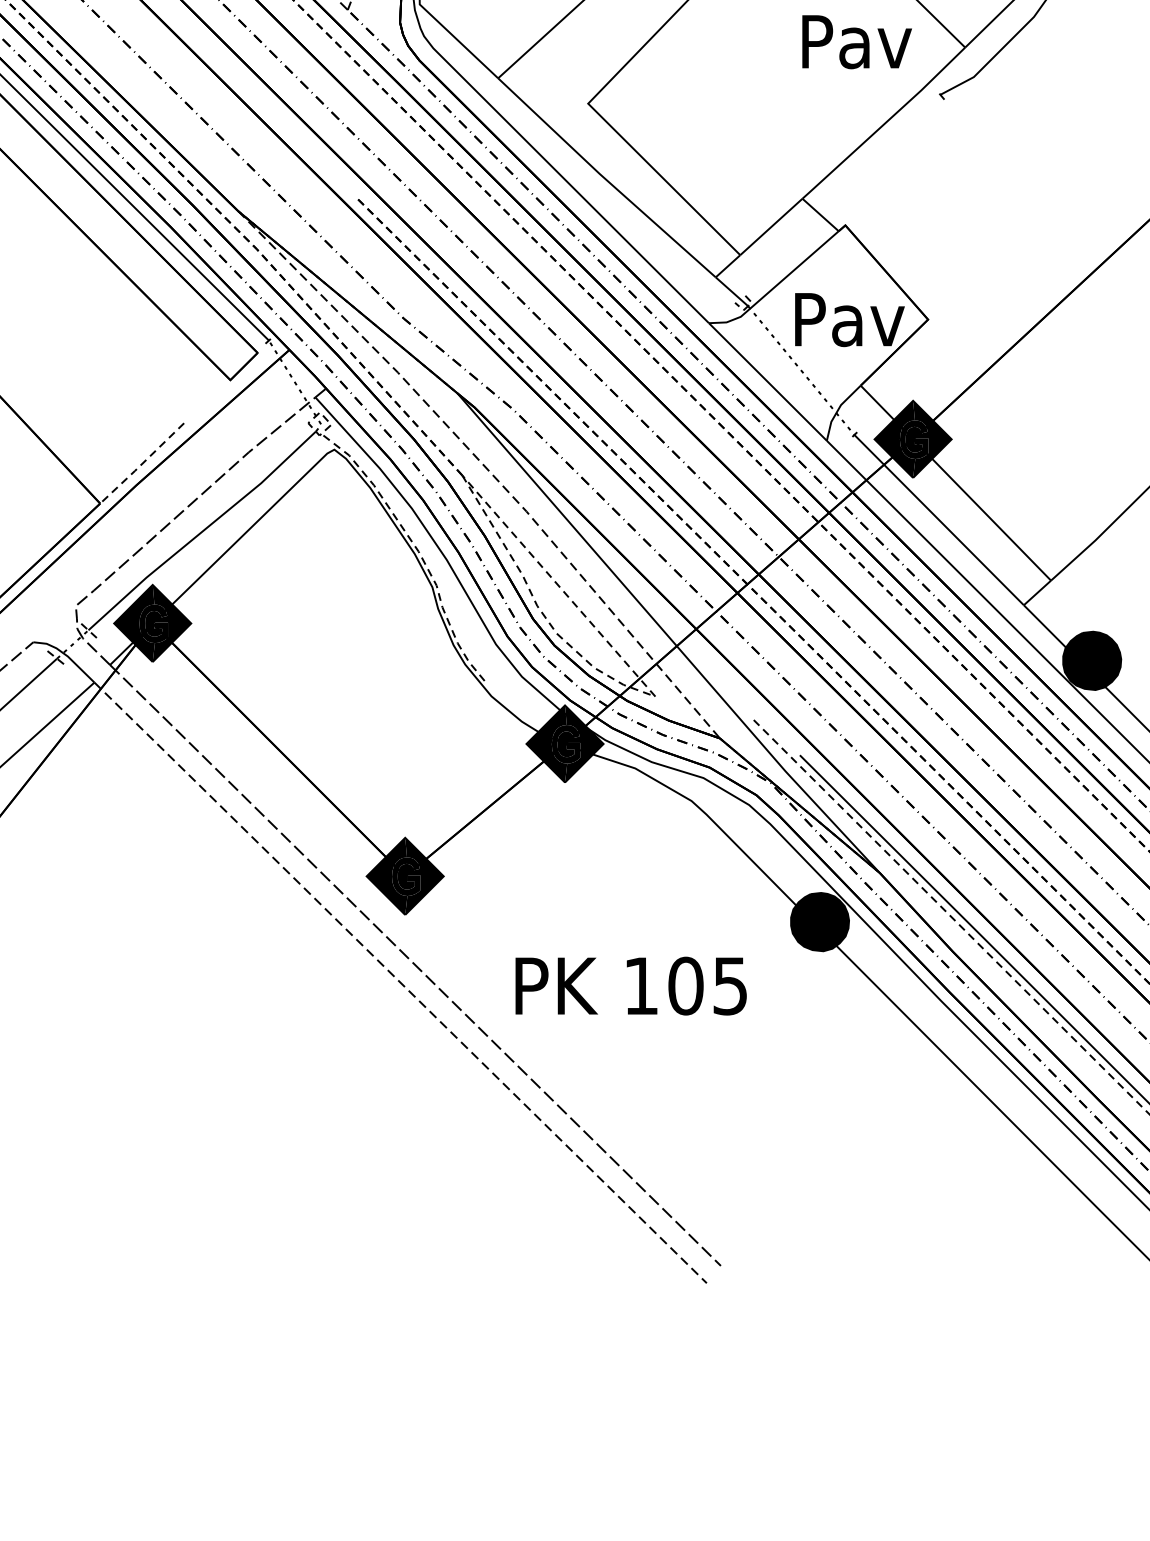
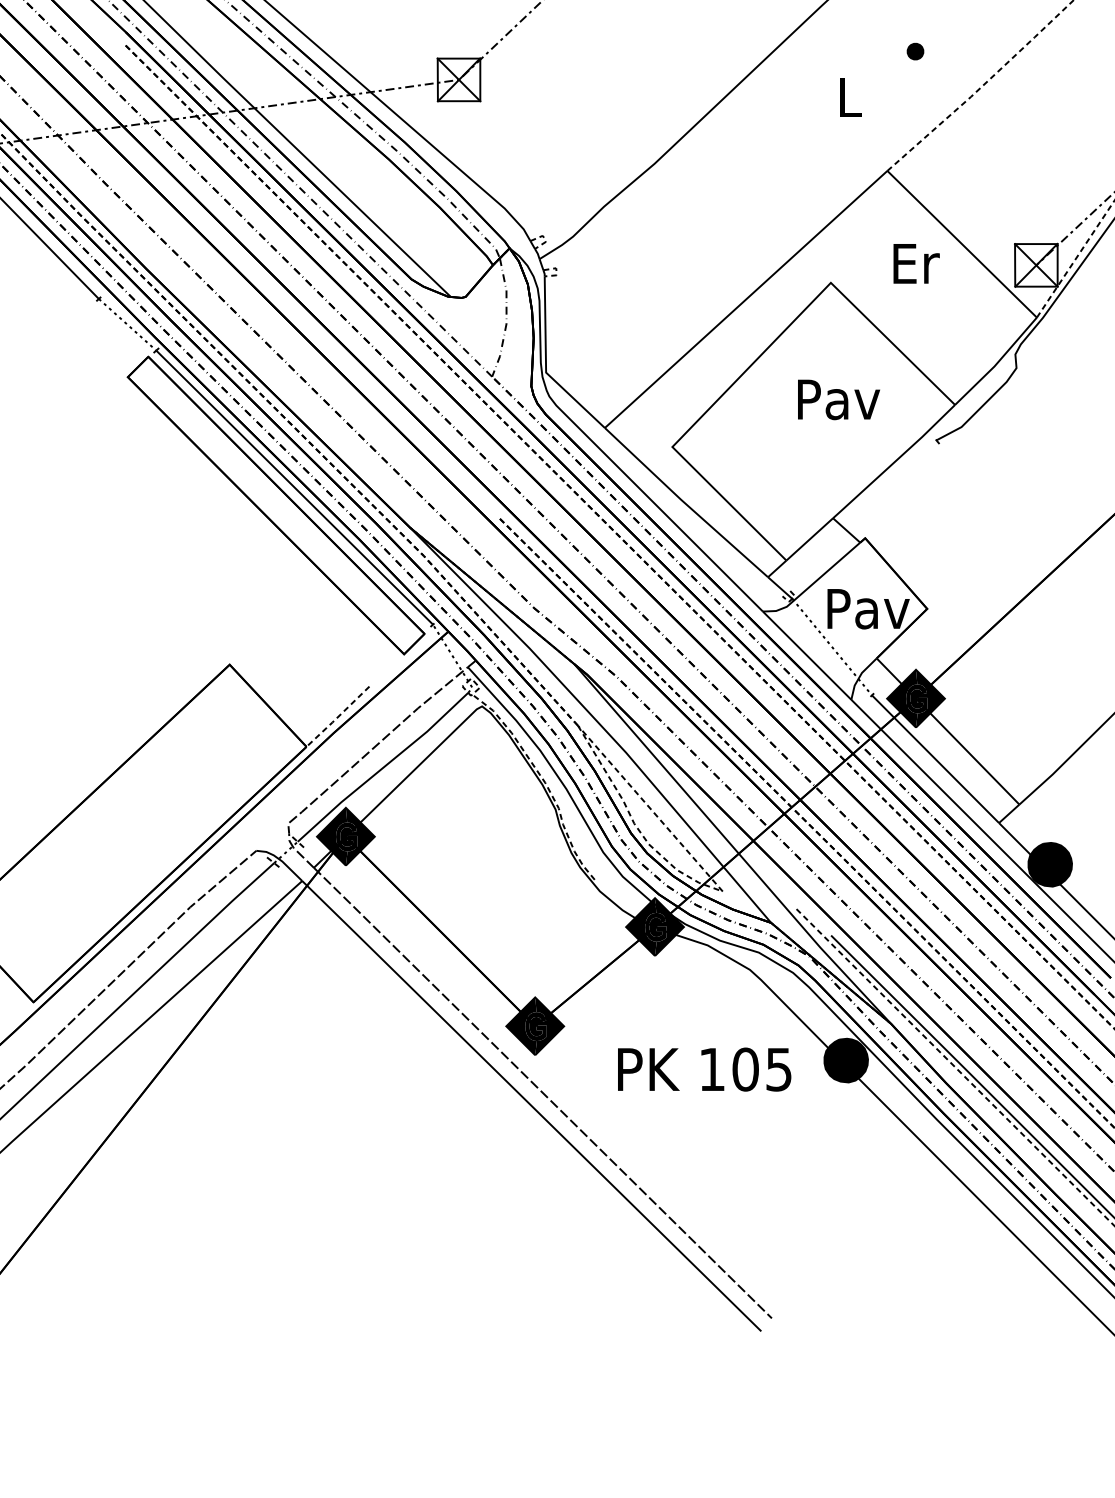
text: (856, 41) -> (838, 399), moved
line: (486, 468) -> (596, 720), dashed -> solid
line: (400, 981) -> (531, 1105), dashed -> solid
text: (631, 985) -> (704, 1069), moved

